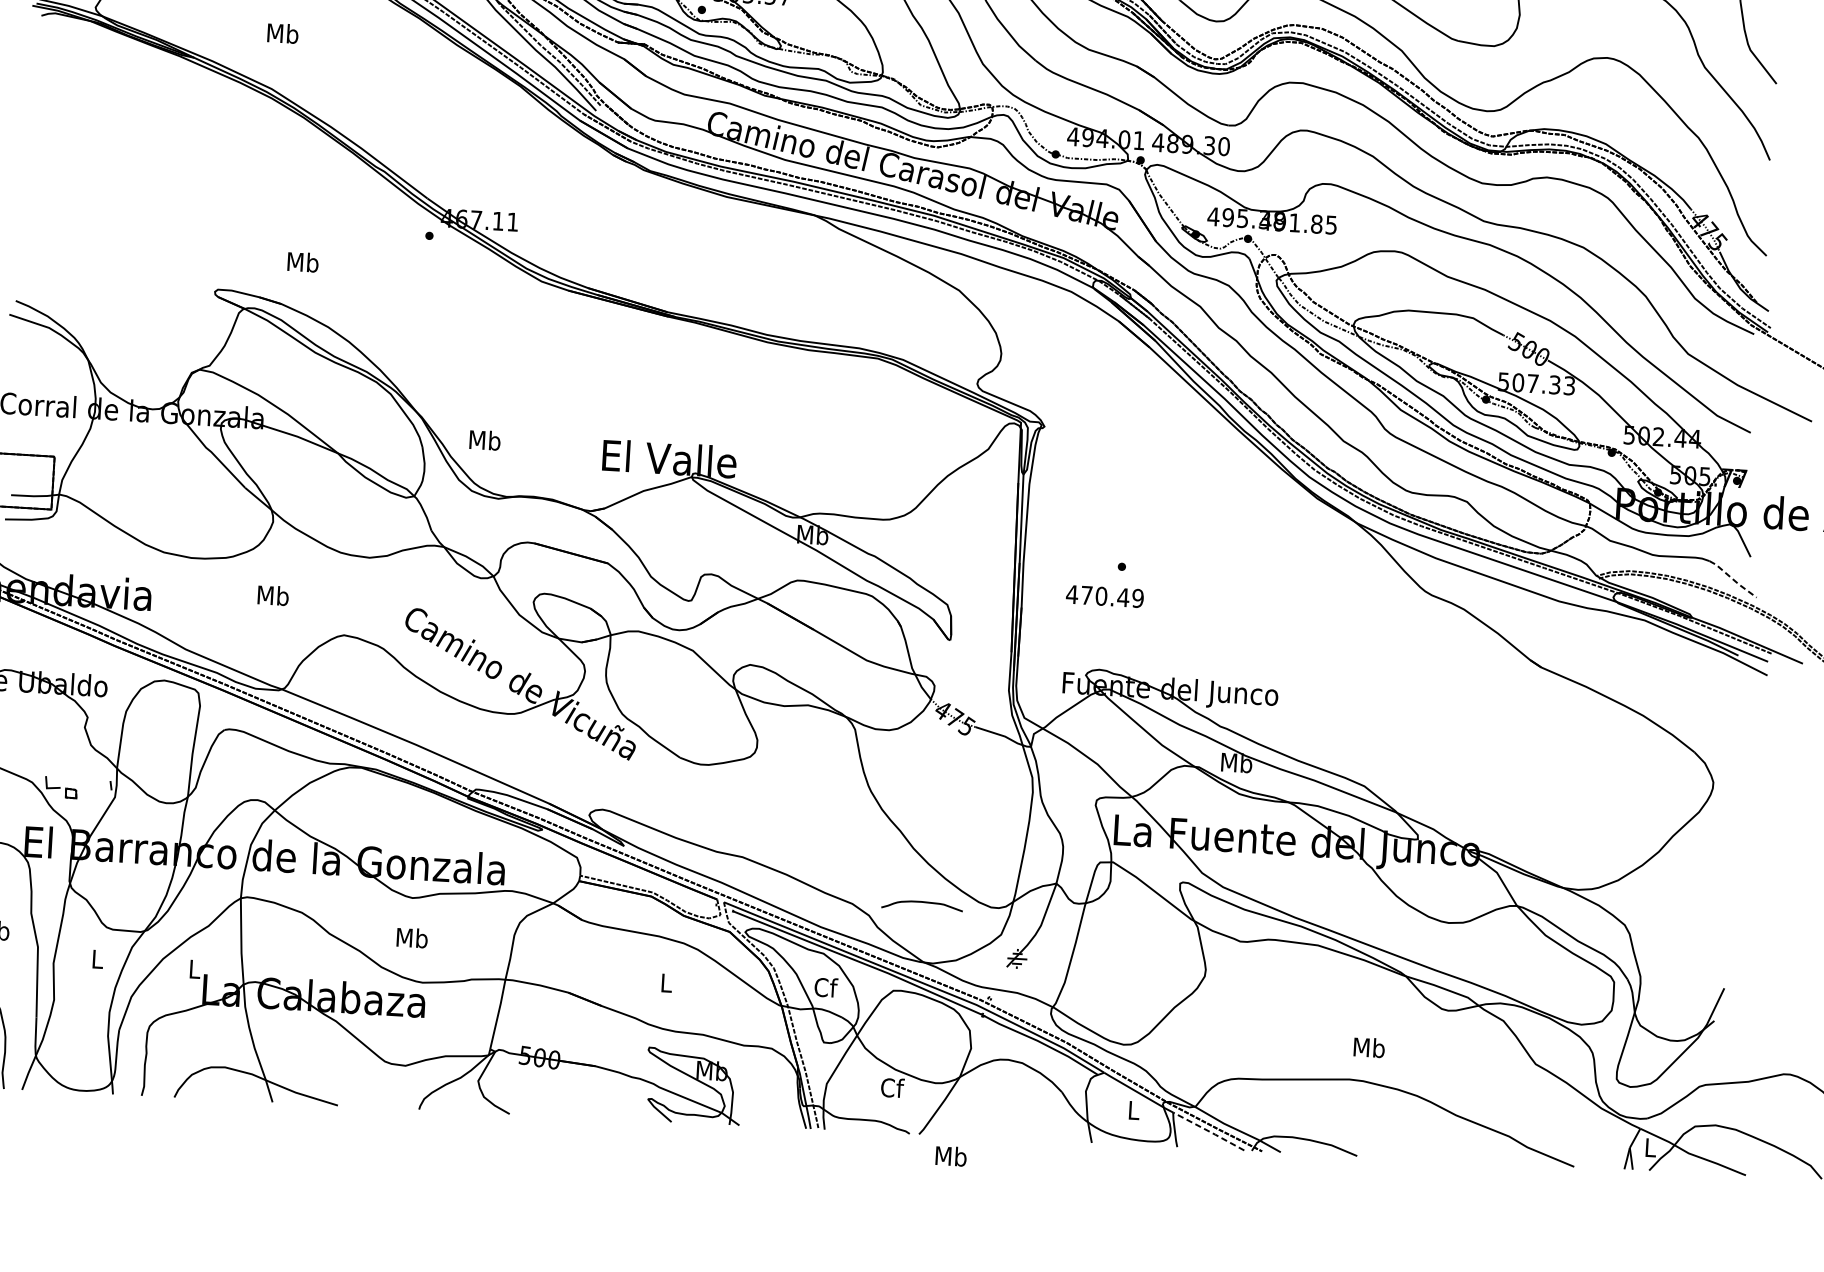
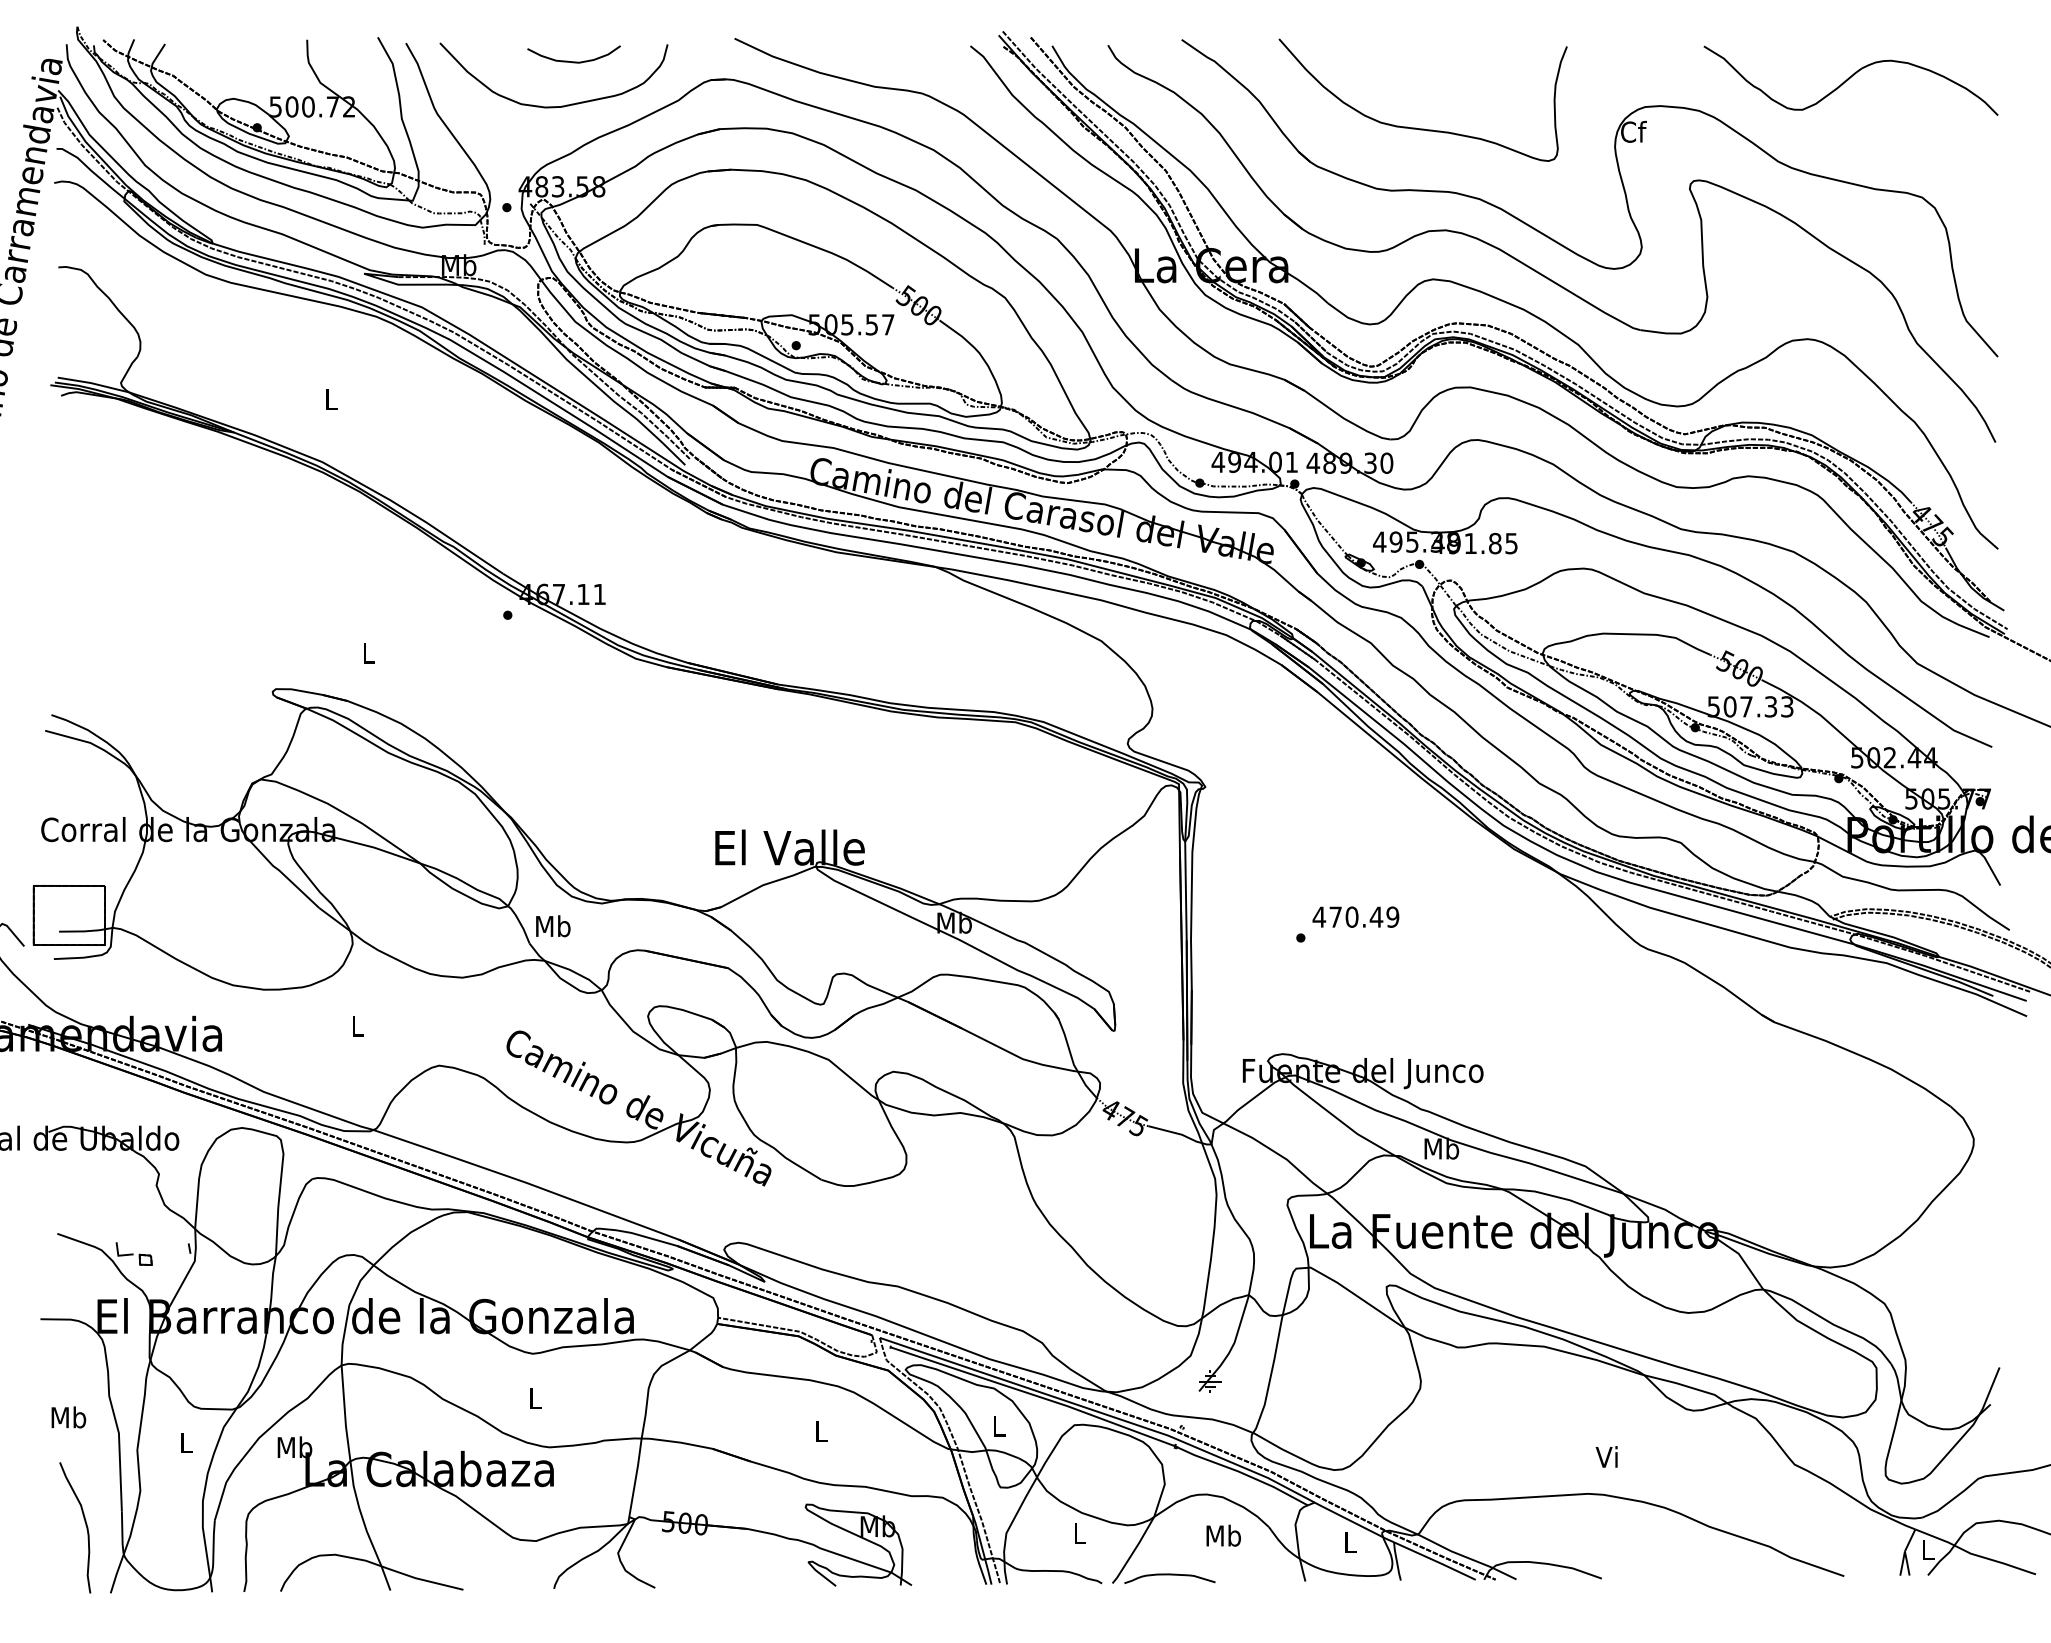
text: (283, 33) -> (331, 399), Mb -> L
text: (302, 261) -> (368, 652), Mb -> L
text: (485, 440) -> (553, 926), moved
line: (1733, 579) -> (1982, 911), dashed -> solid
text: (273, 595) -> (357, 1026), Mb -> L
text: (1104, 595) -> (1355, 916), moved
curve: (922, 902) -> (1169, 1575), moved
text: (412, 938) -> (535, 1398), Mb -> L
text: (194, 969) -> (294, 1447), L -> Mb
text: (826, 987) -> (999, 1426), Cf -> L
text: (1369, 1048) -> (1608, 1457), Mb -> Vi
text: (893, 1087) -> (1080, 1533), Cf -> L
line: (1209, 1131) -> (1435, 1560), dashed -> solid
text: (951, 1156) -> (1223, 1535), moved

